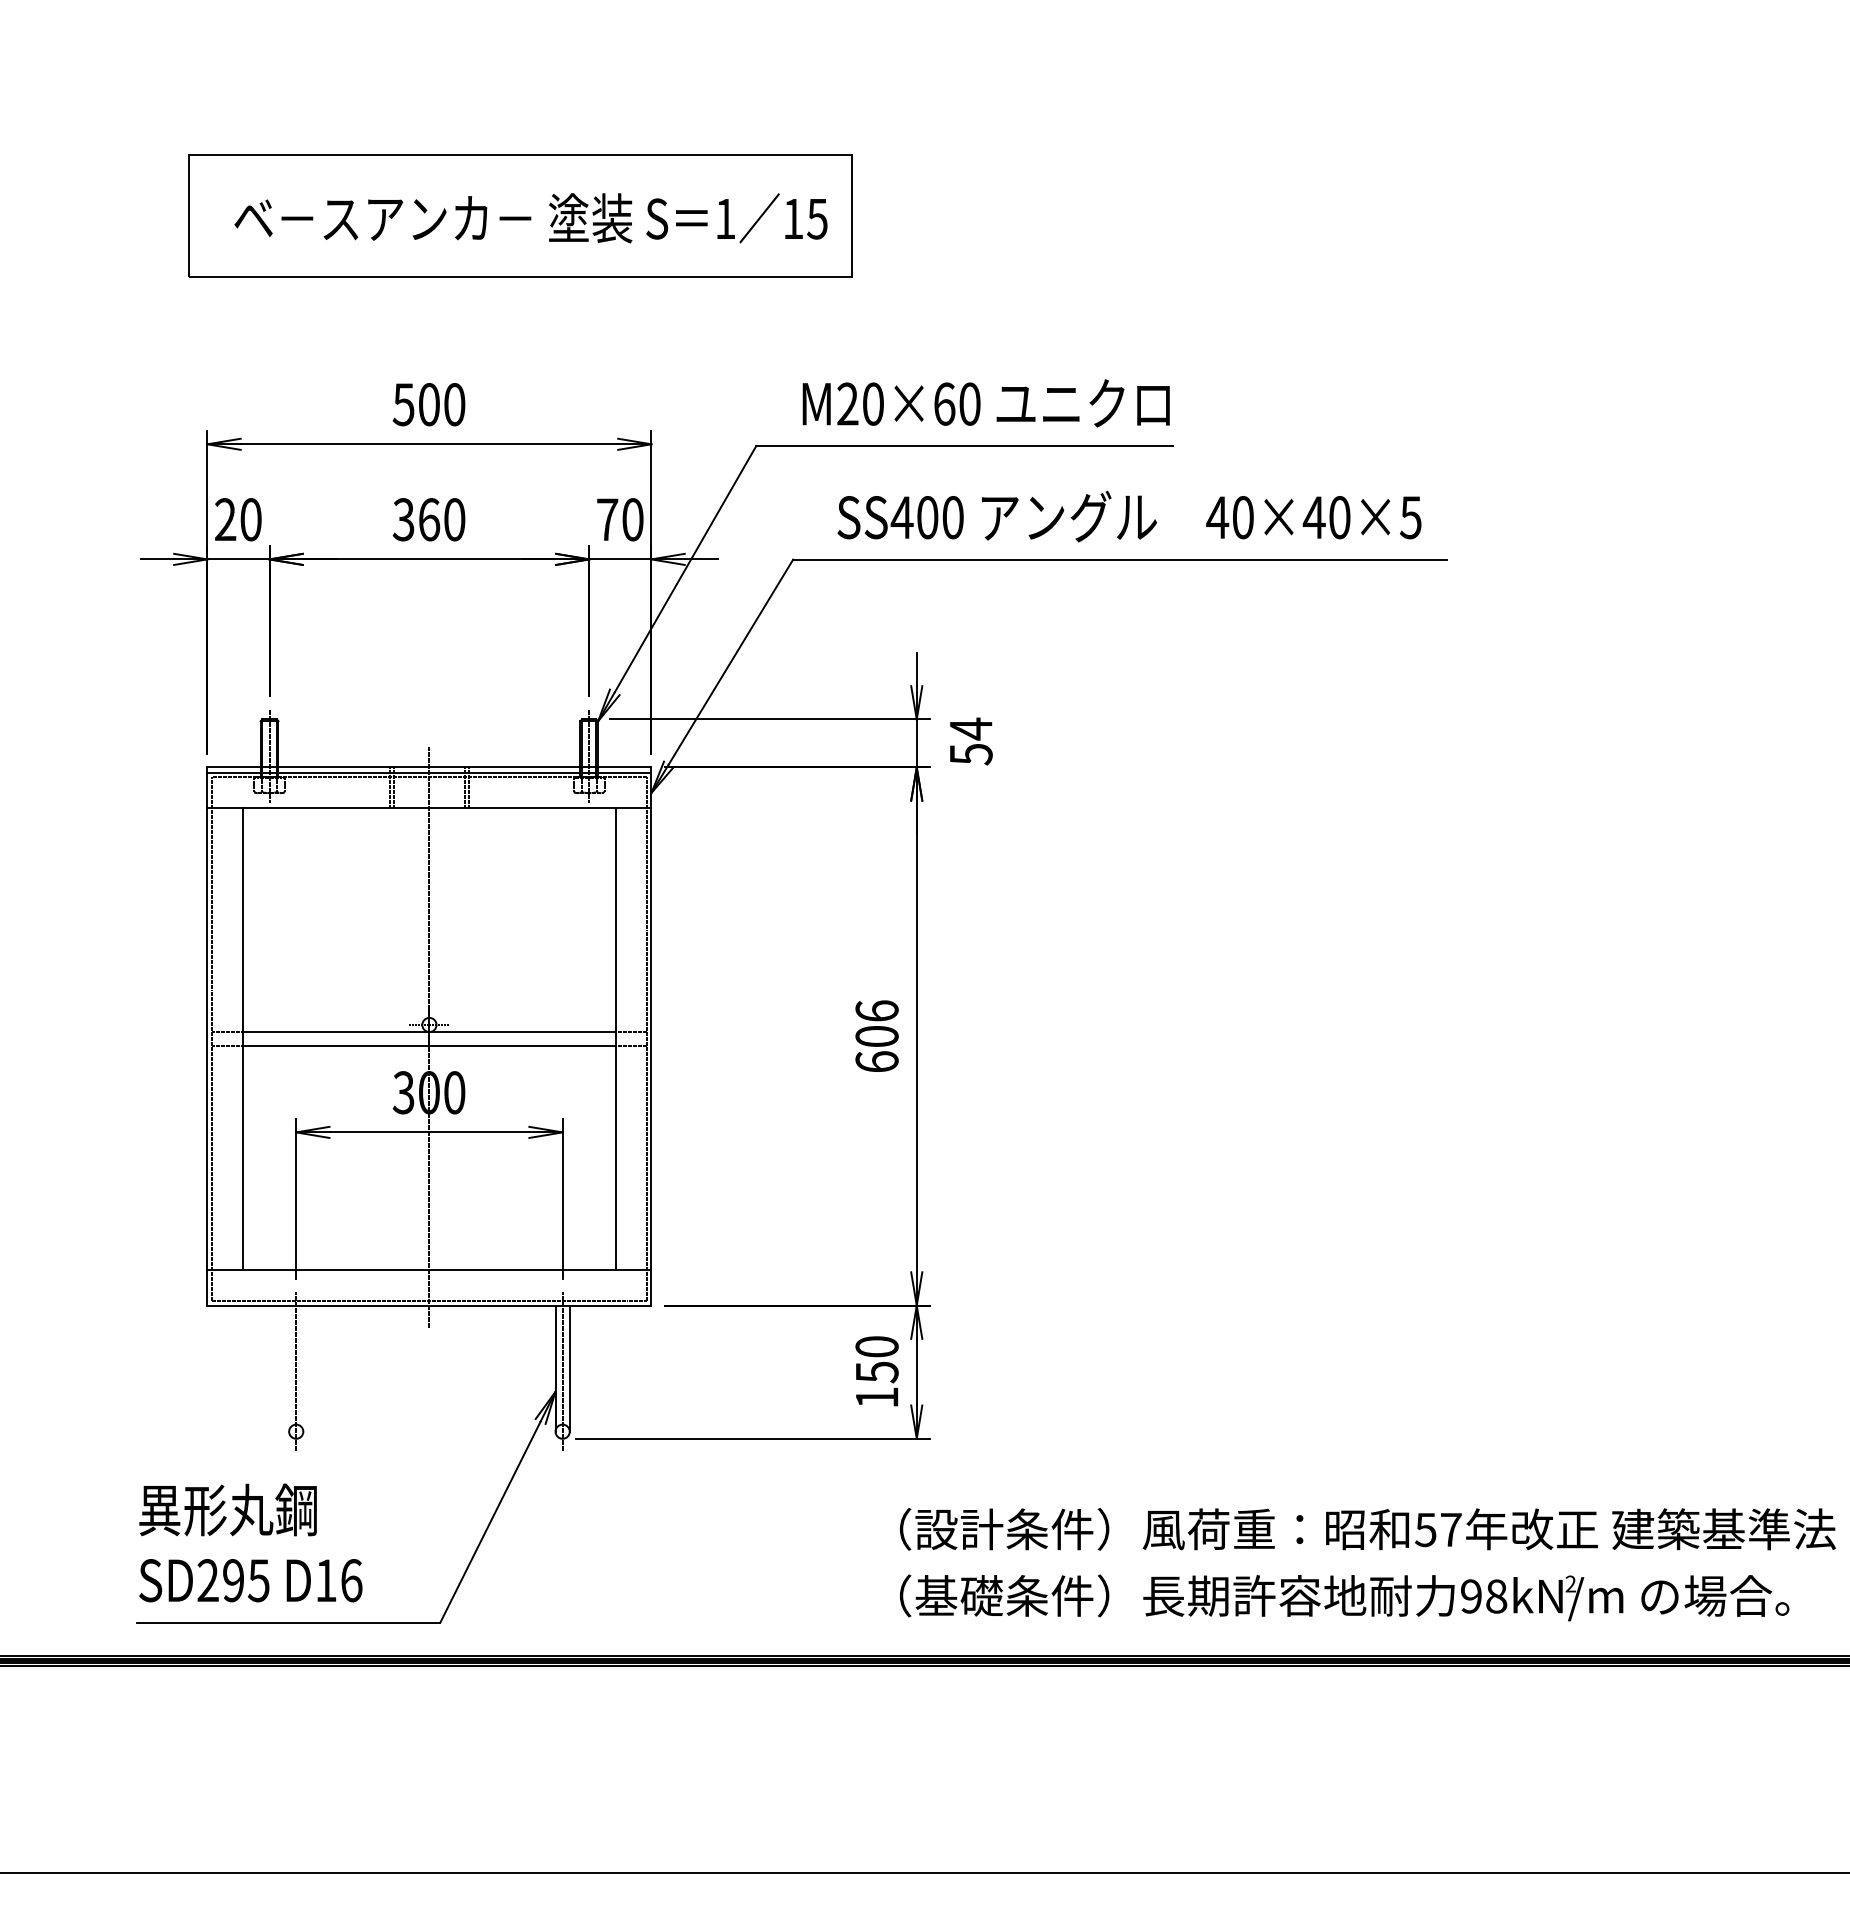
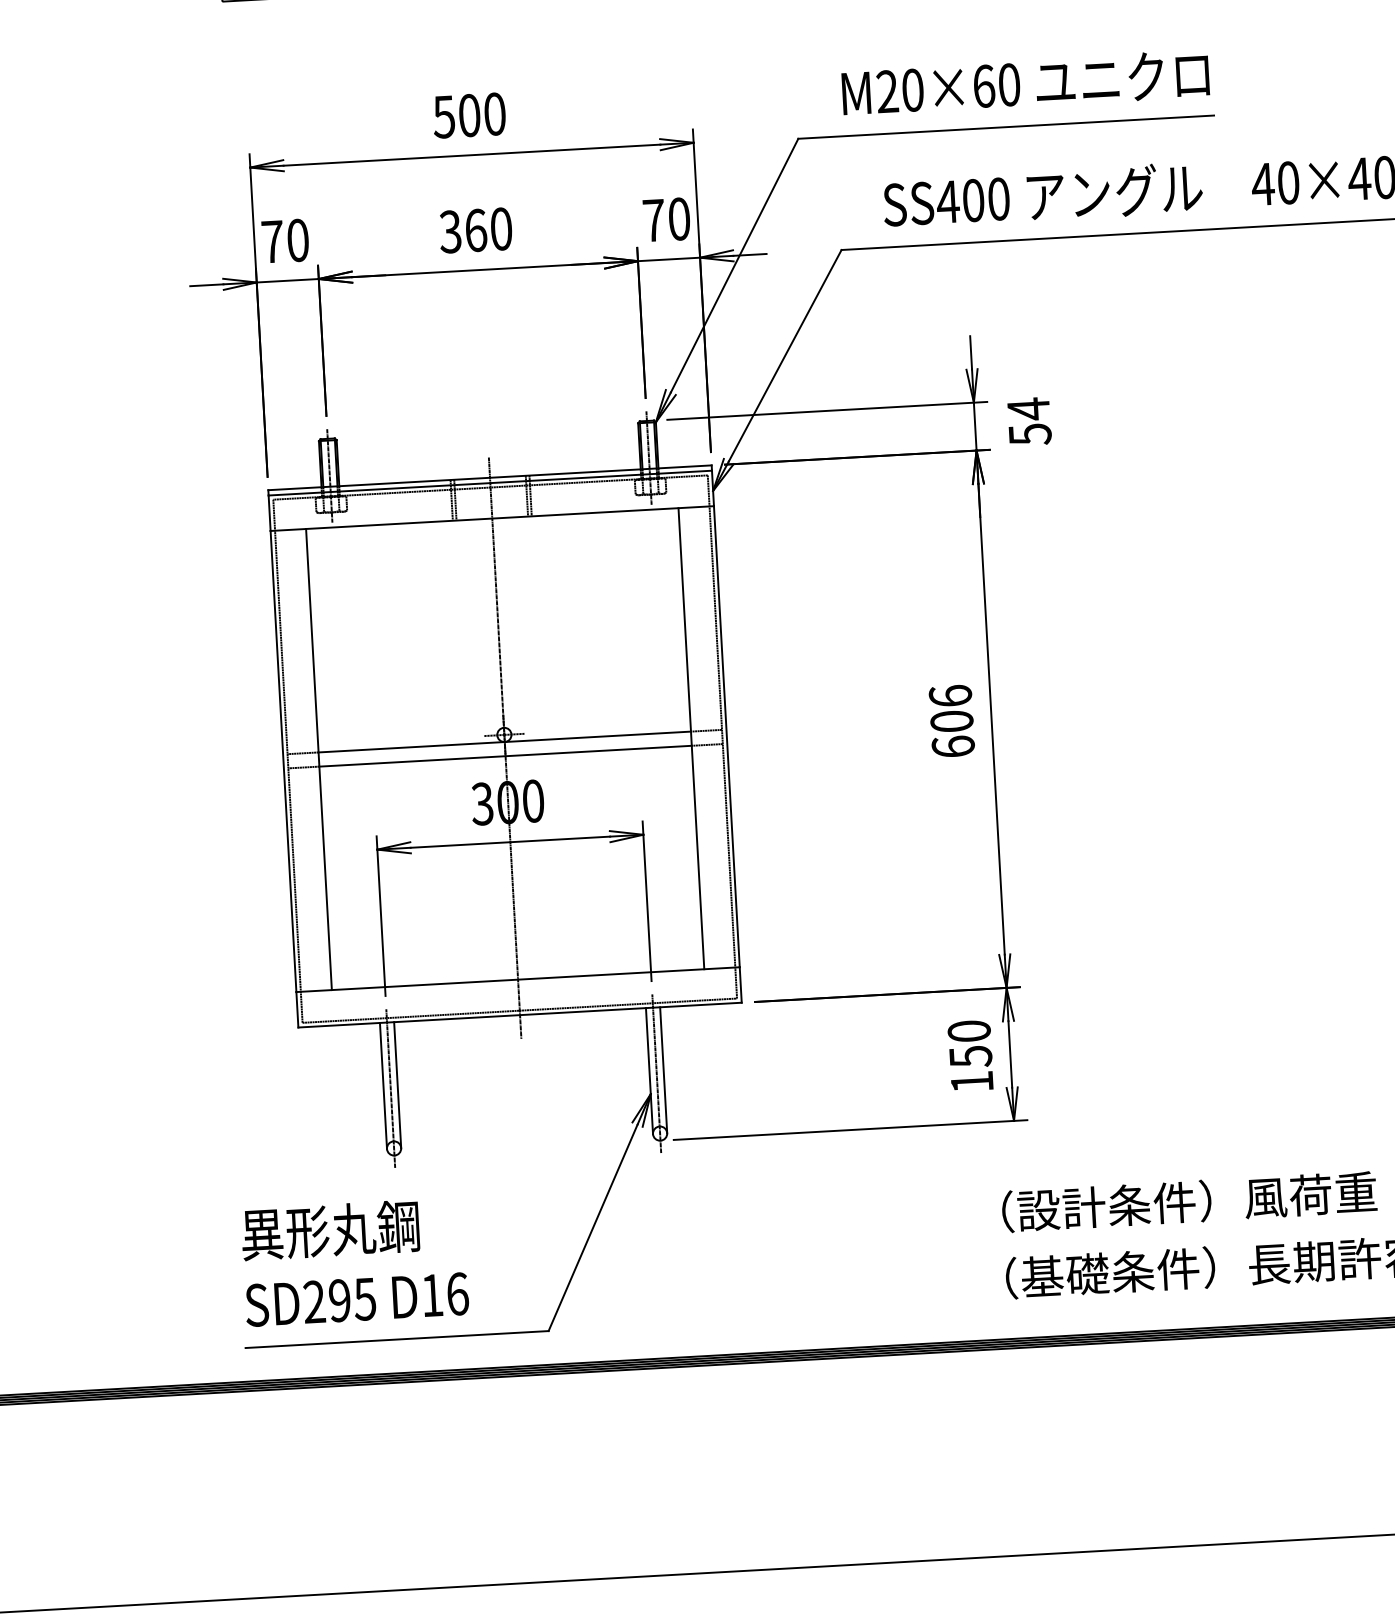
text: (225, 519) -> (272, 241), 20 -> 70
line: (289, 1368) -> (383, 1085), added
line: (303, 1368) -> (397, 1084), added

